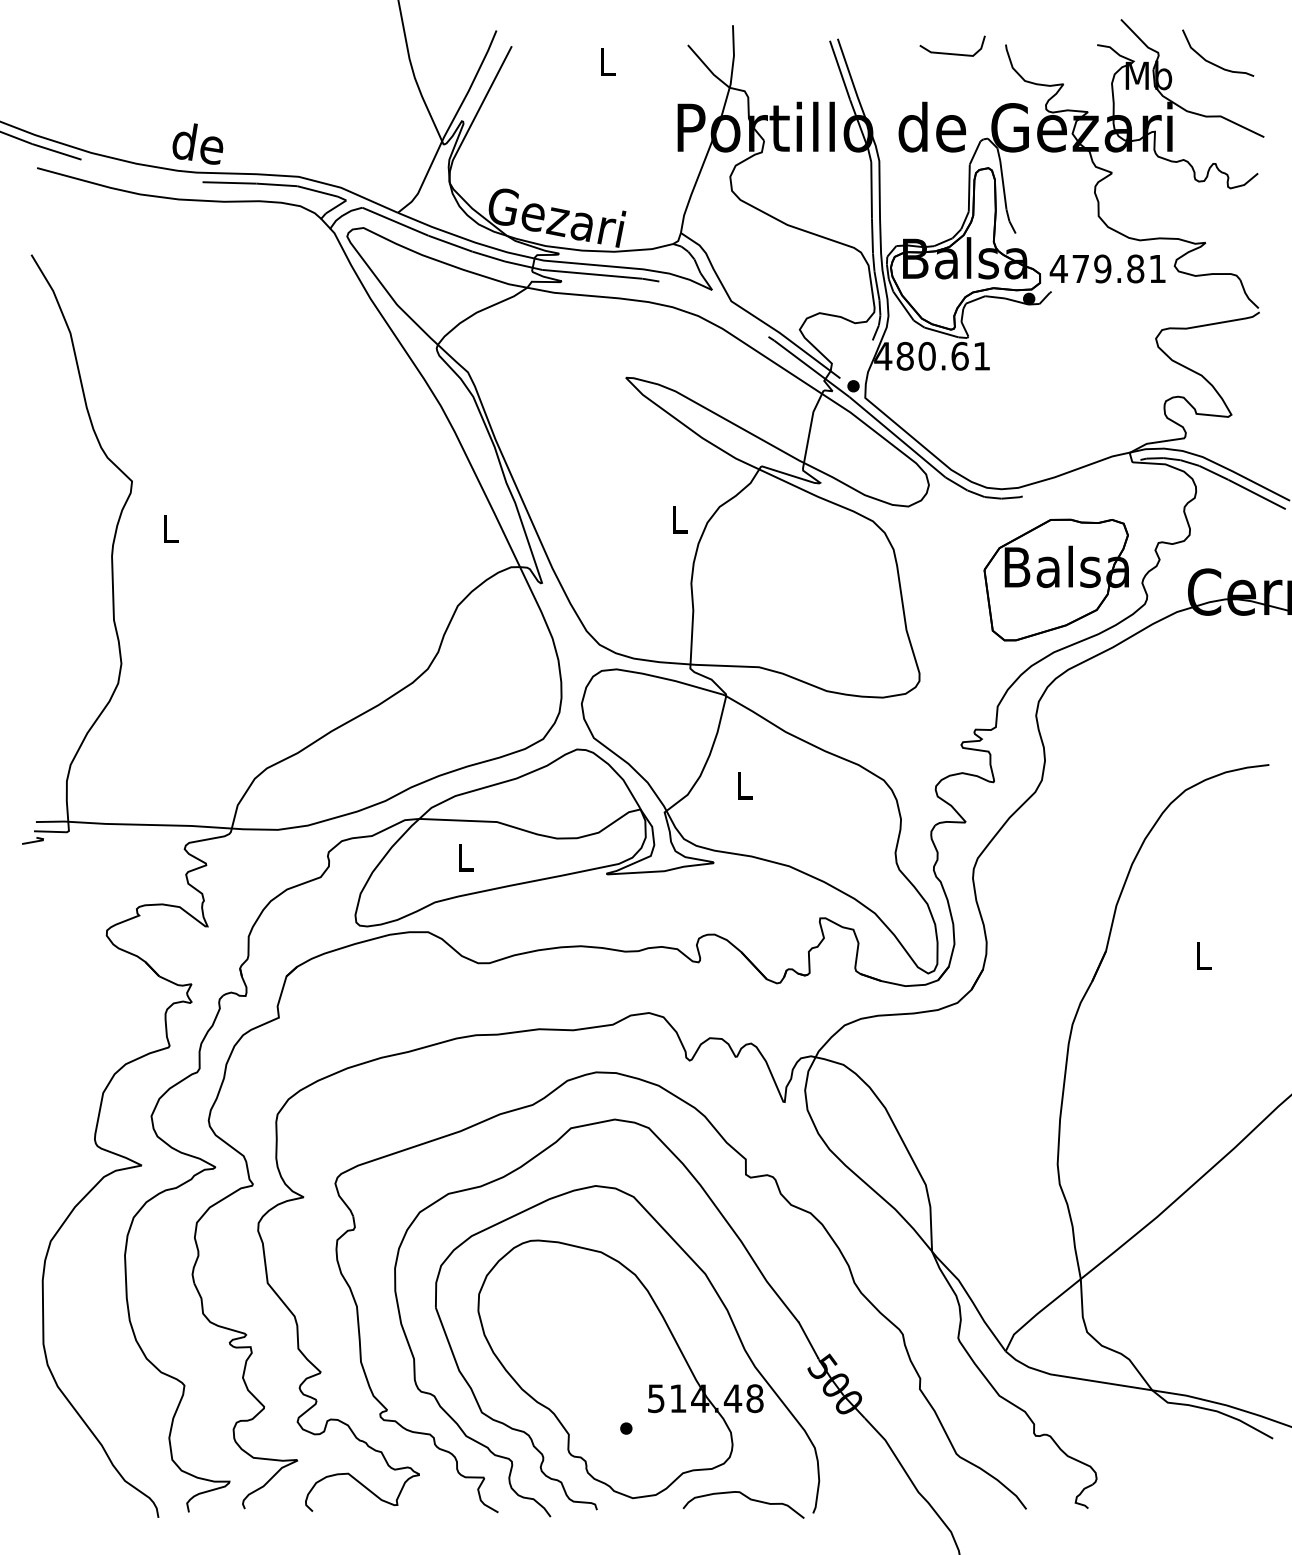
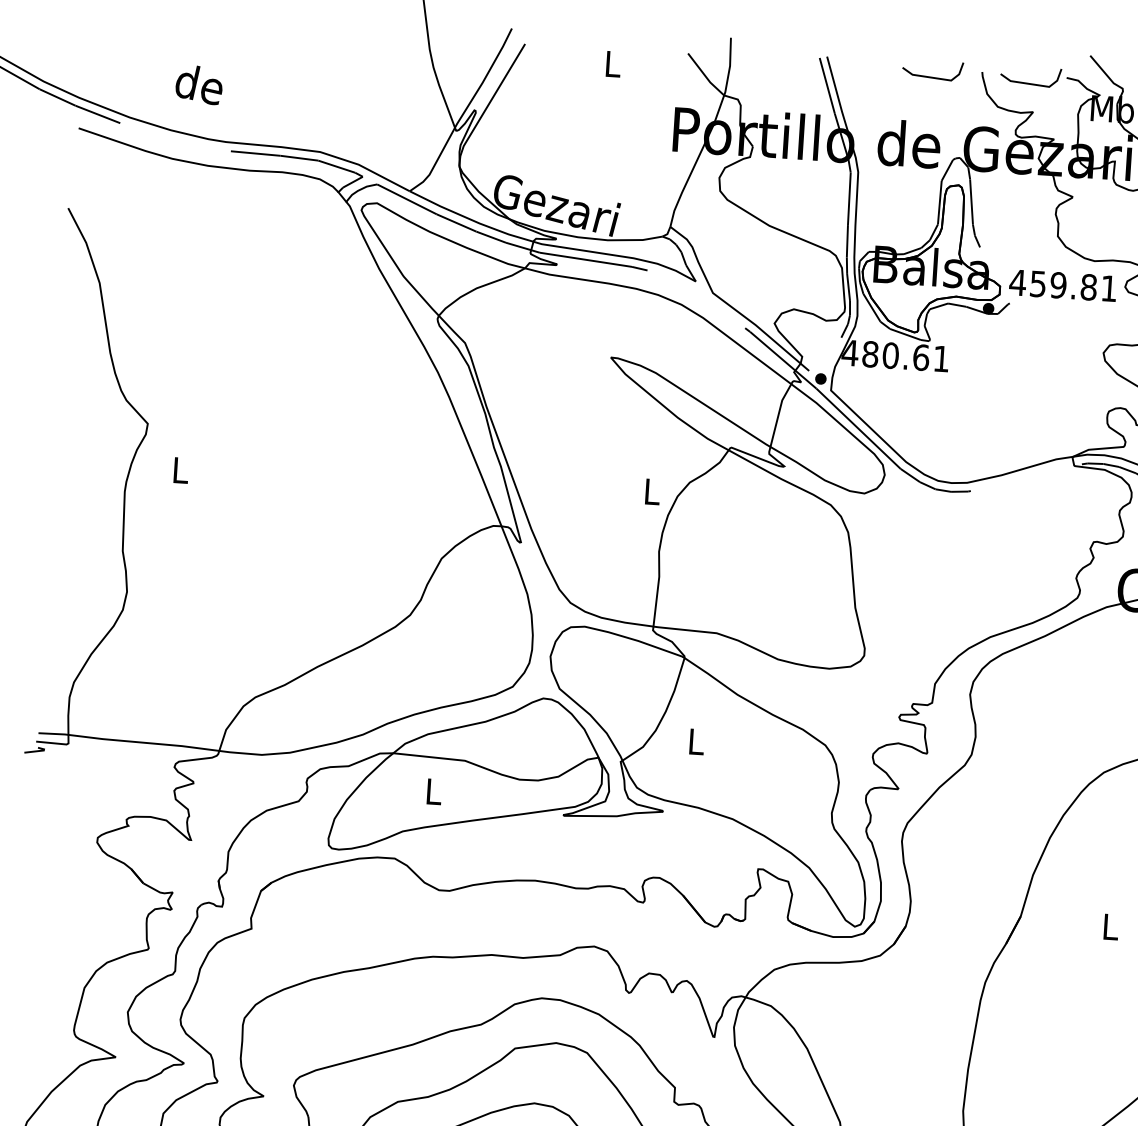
line: (1058, 53) -> (1030, 83), added
text: (197, 143) -> (198, 84), moved
text: (1080, 269) -> (1037, 284), 479.81 -> 459.81
part: (1055, 579) -> (996, 569), removed

